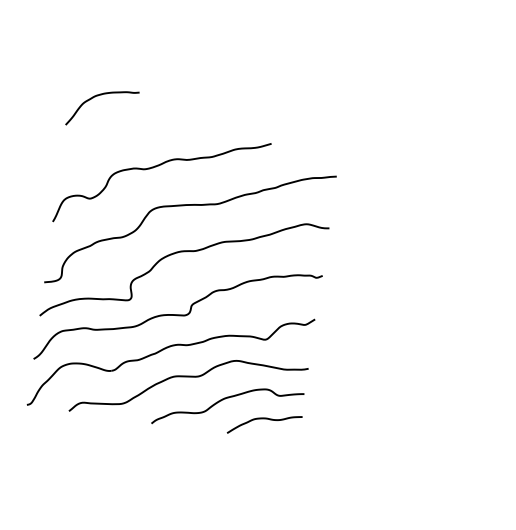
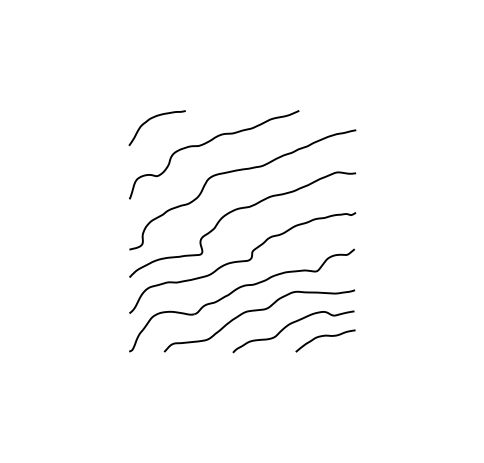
curve: (96, 97) -> (151, 119), moved

